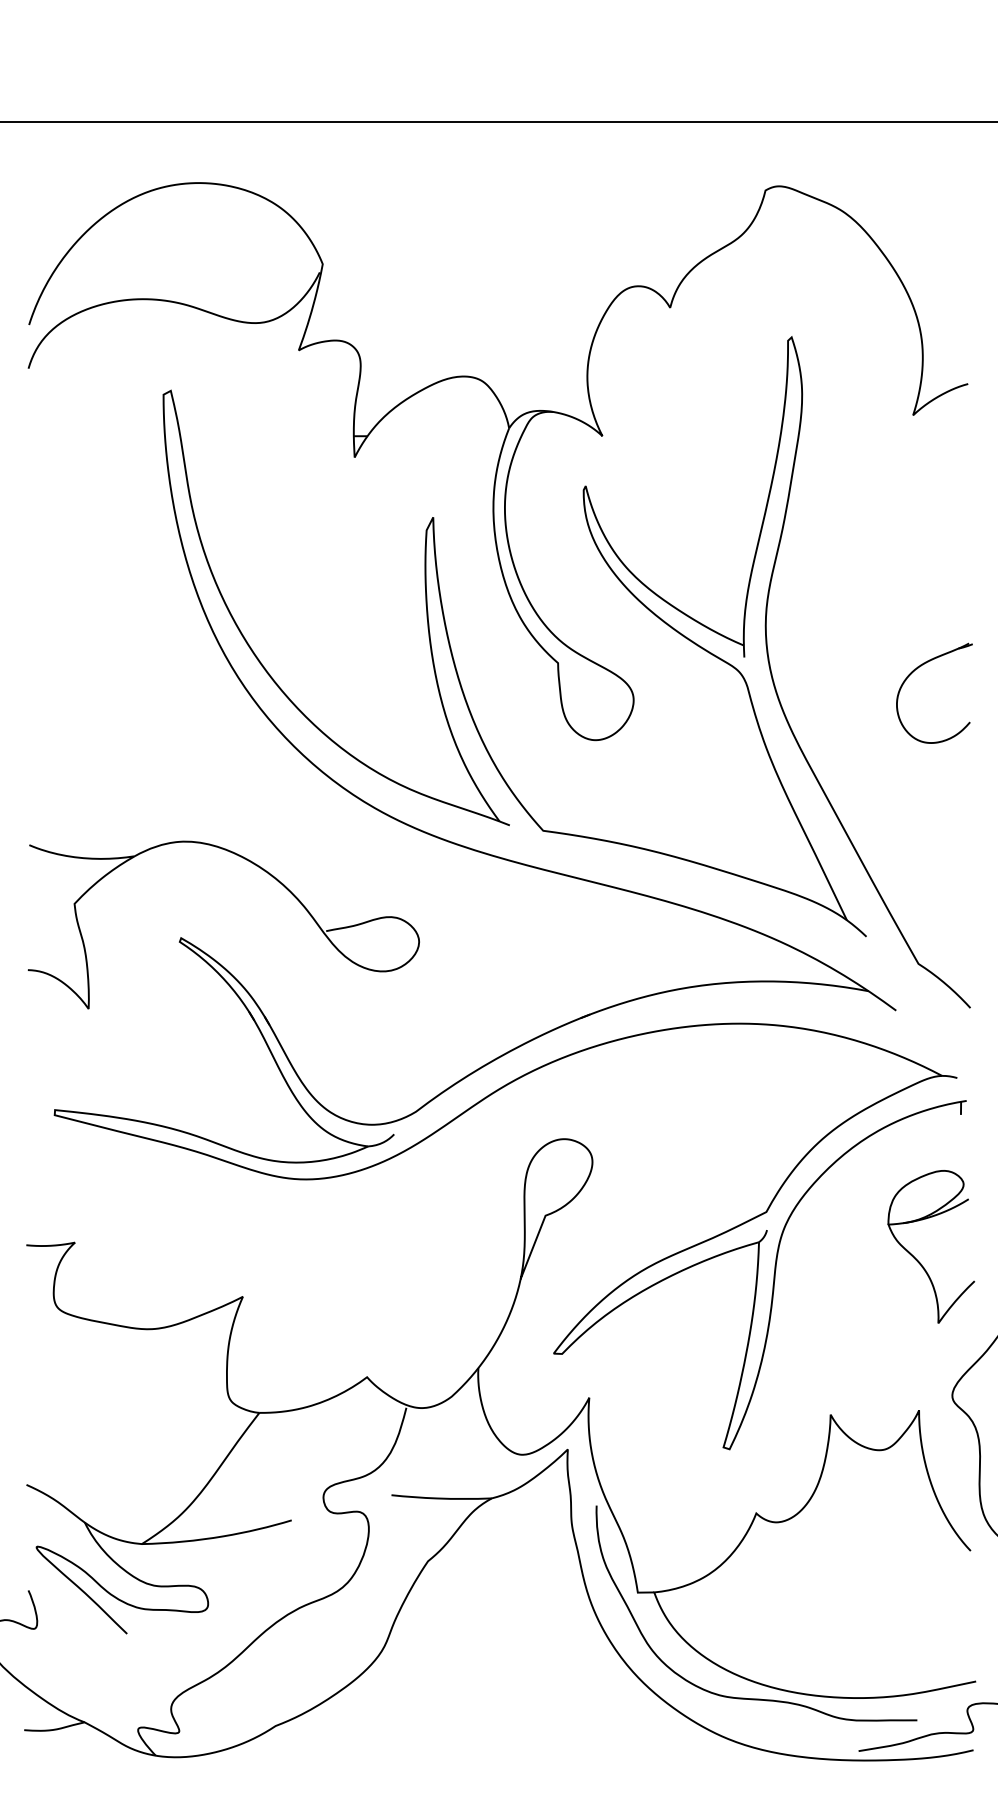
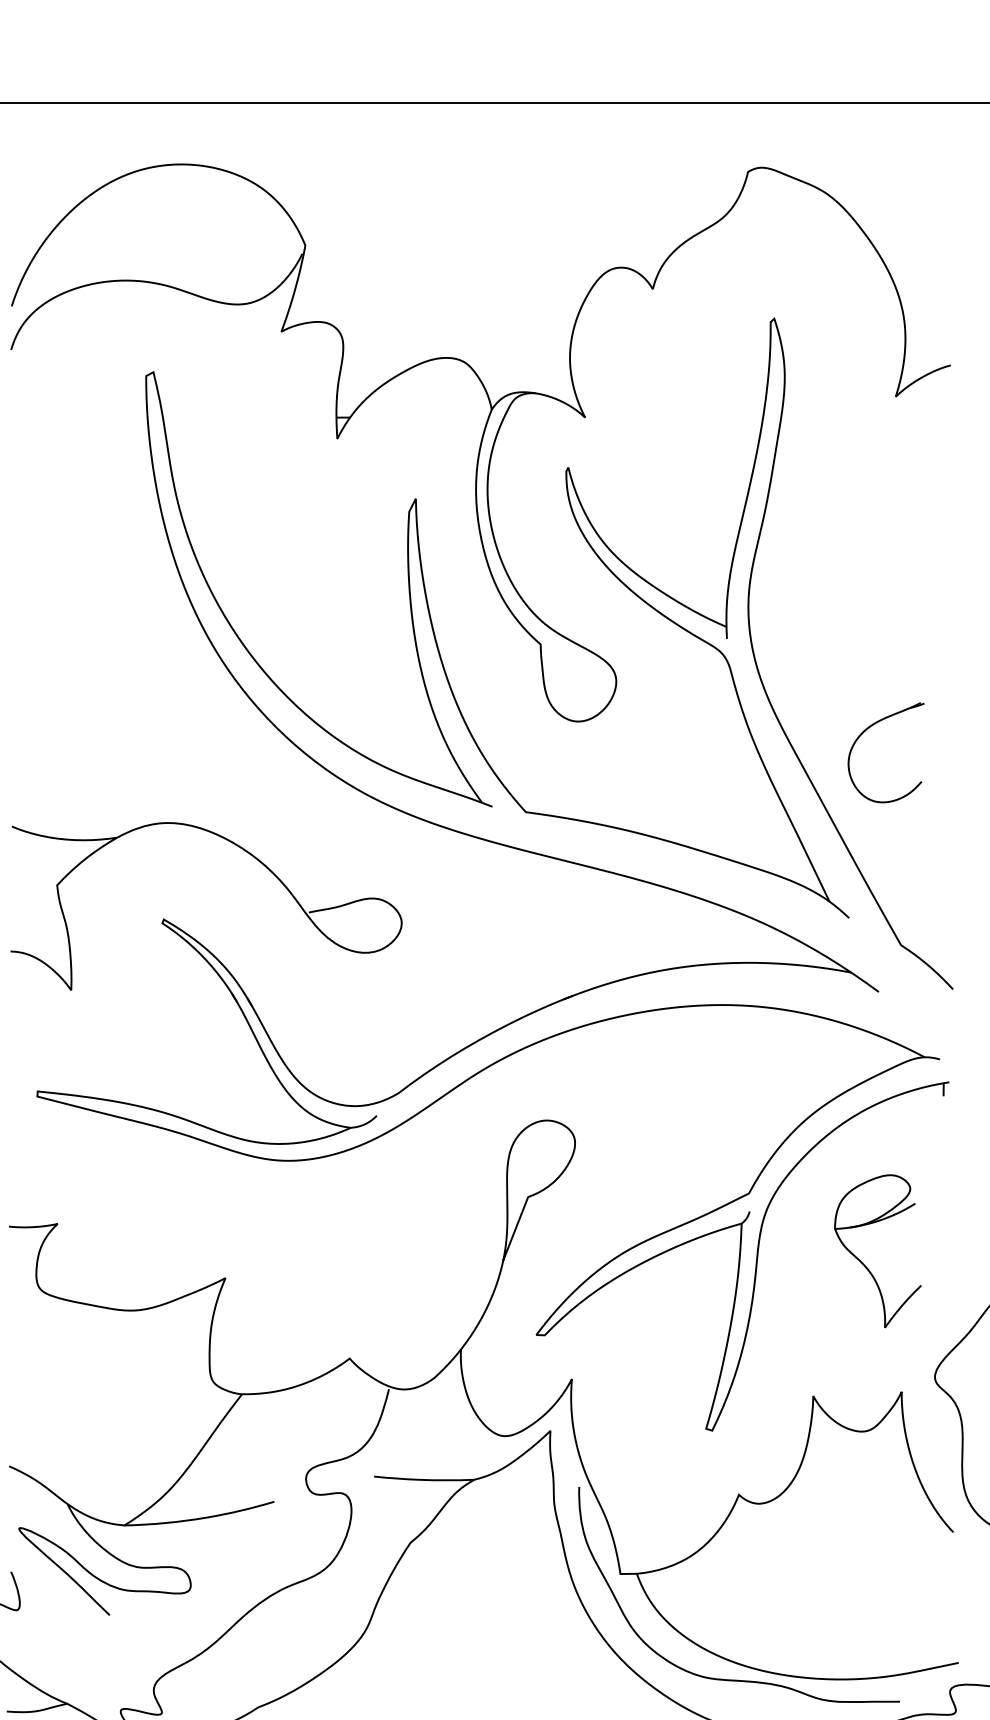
part: (917, 669) -> (869, 728), moved
part: (917, 1259) -> (864, 1263), moved

